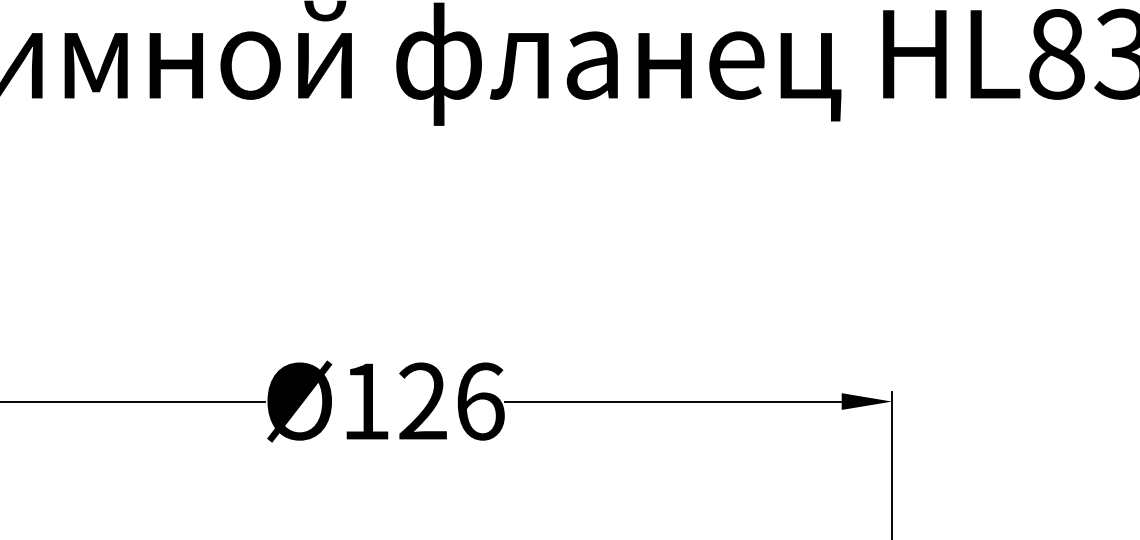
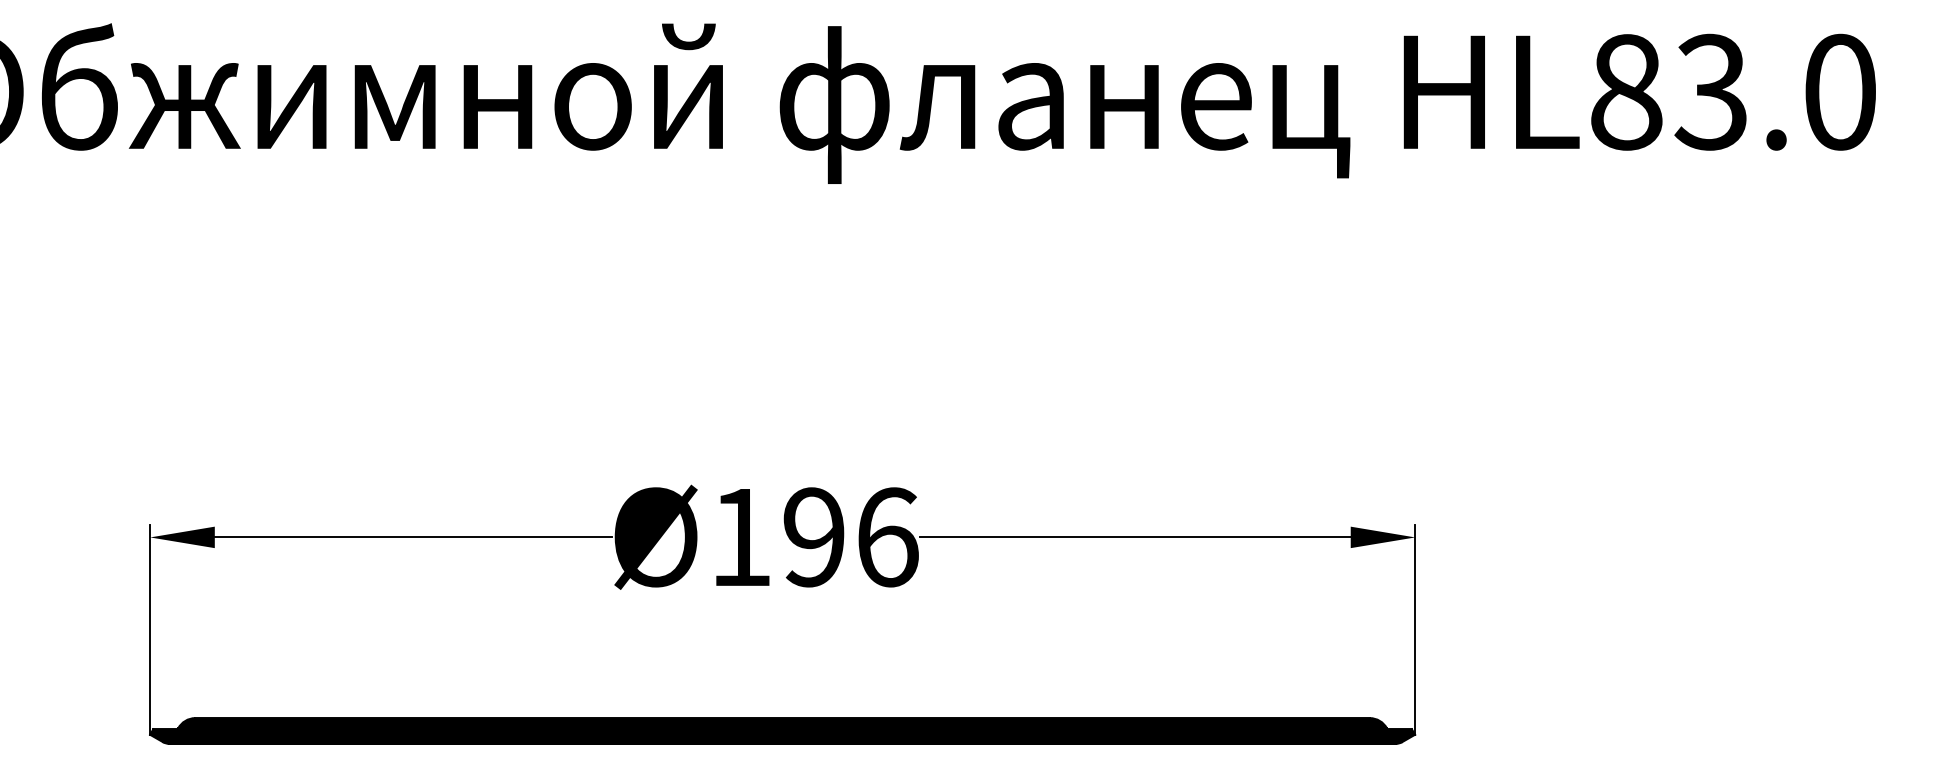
text: (422, 401) -> (813, 537), Ø126 -> Ø196

